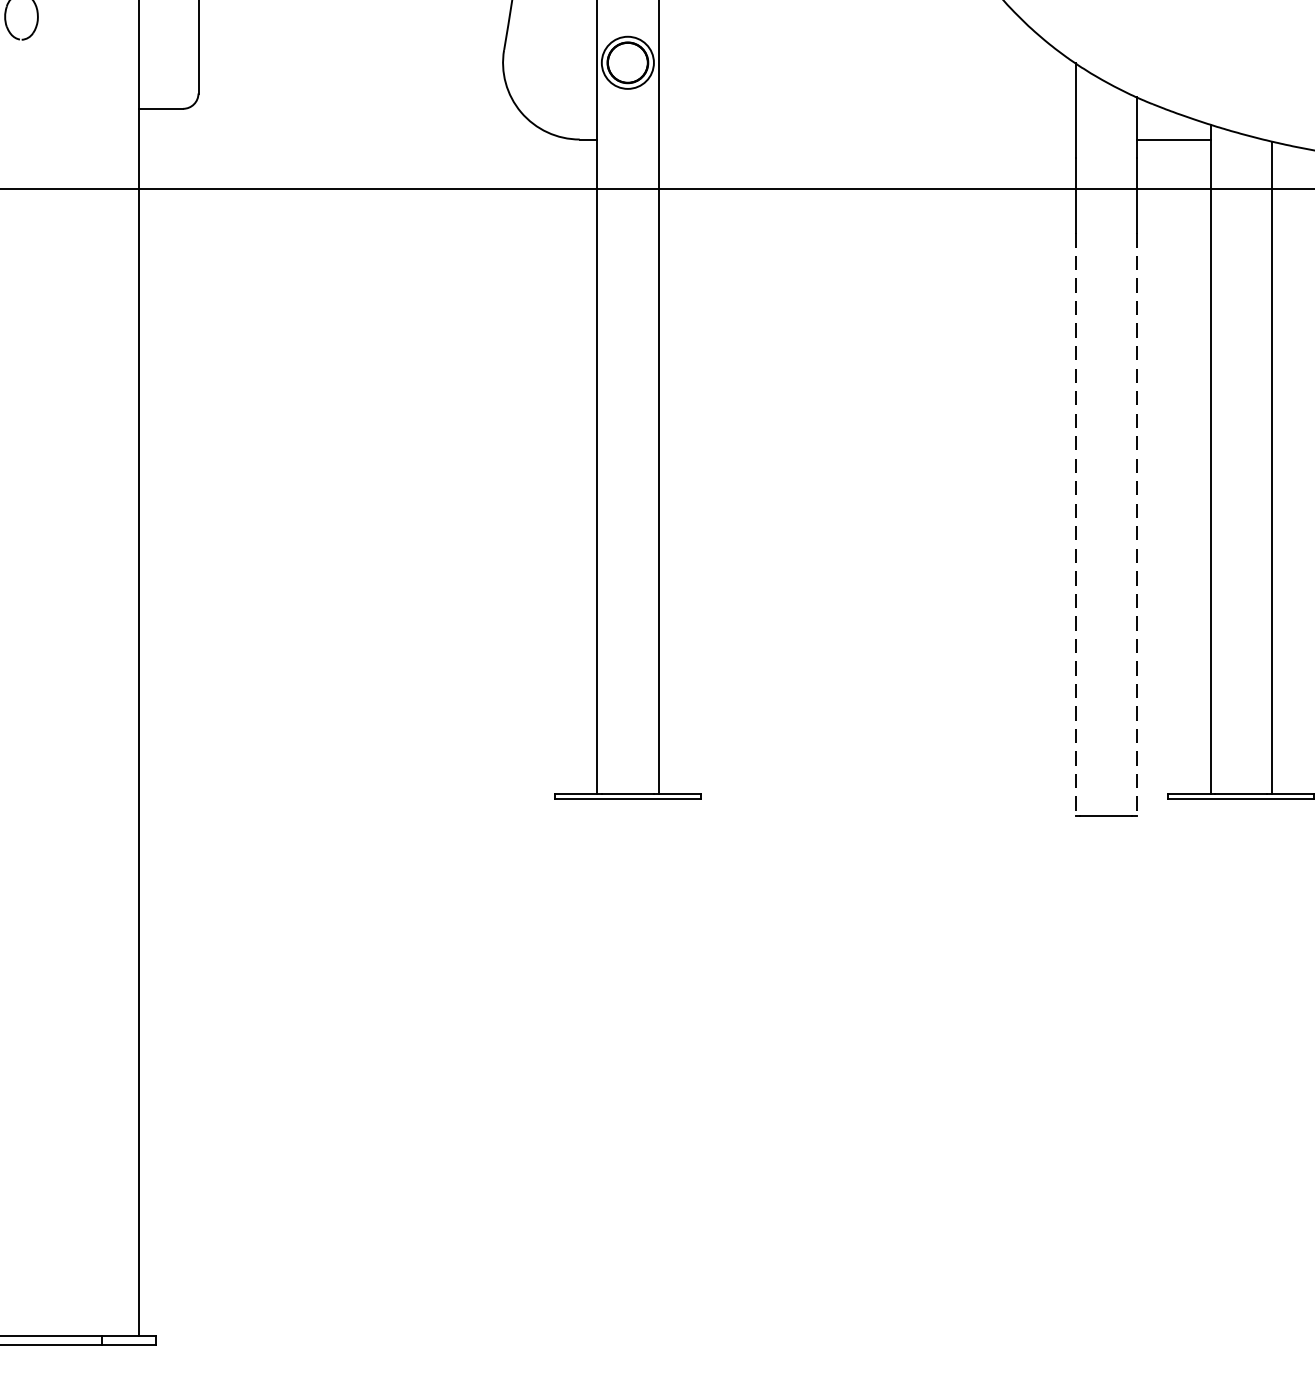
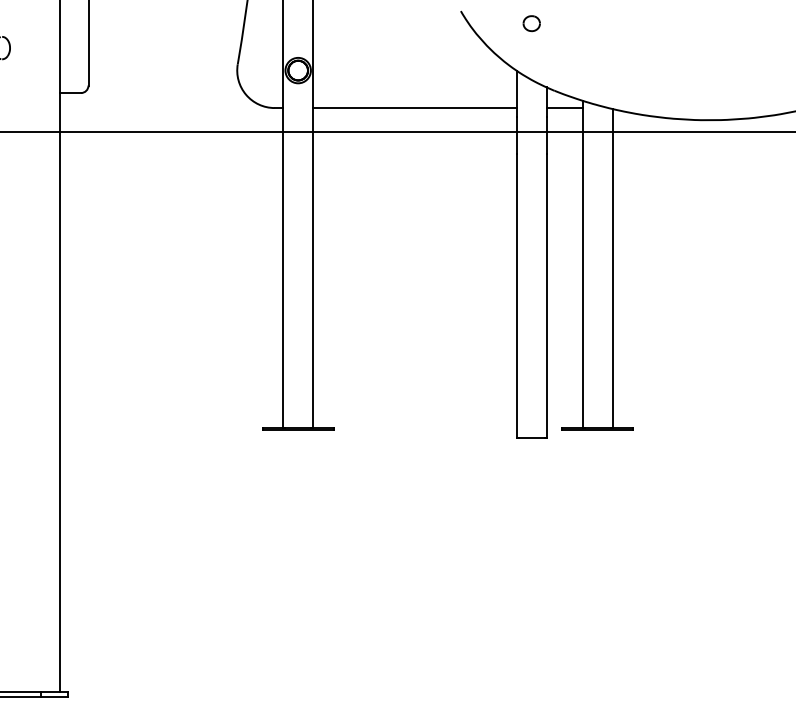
line: (865, 140) -> (414, 108), added
line: (1074, 525) -> (516, 296), dashed -> solid
line: (1136, 525) -> (546, 296), dashed -> solid

